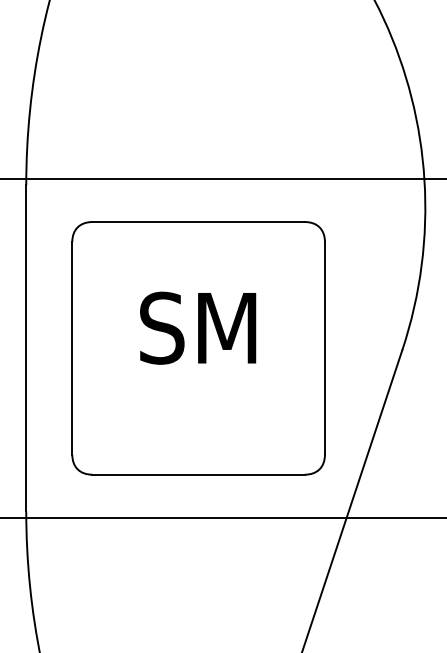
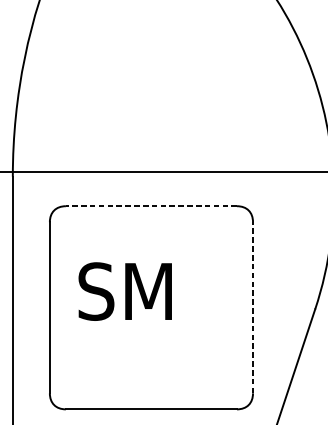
line: (198, 222) -> (151, 206), solid -> dashed
text: (198, 327) -> (125, 291), moved
line: (324, 347) -> (252, 307), solid -> dashed

